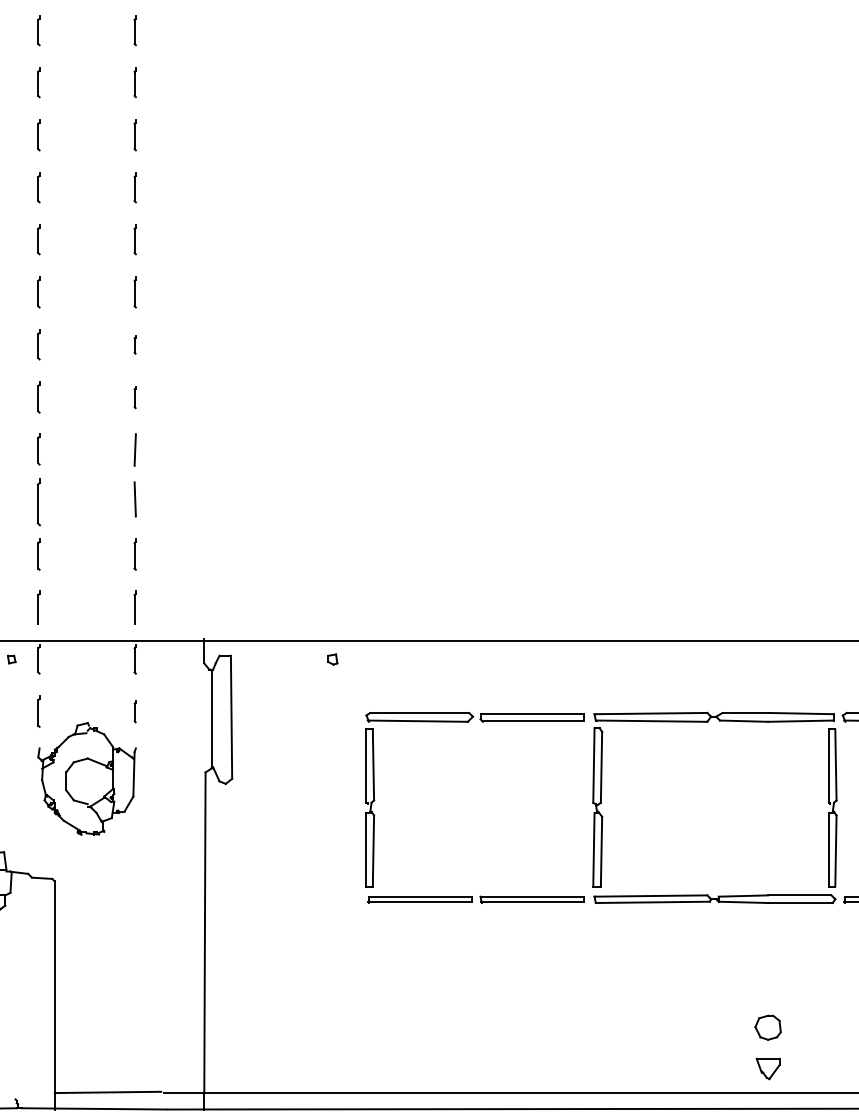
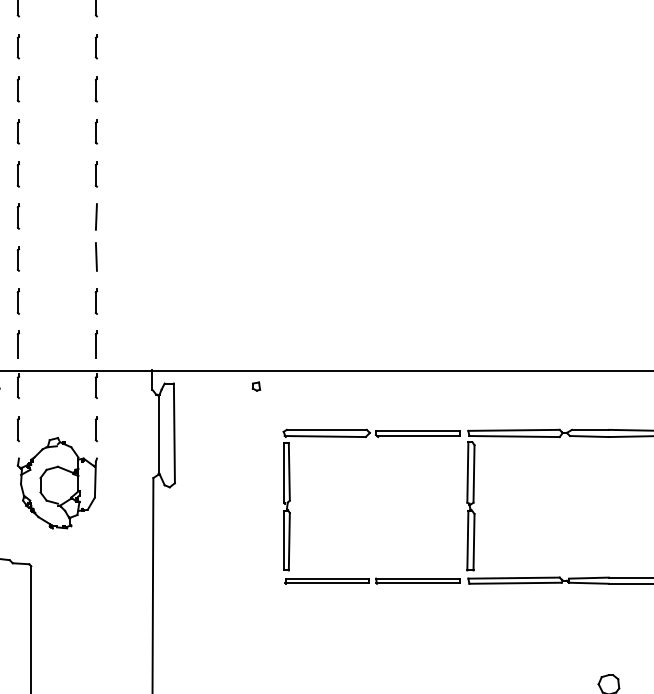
part: (134, 344) -> (95, 131), size x1.67
part: (134, 397) -> (95, 174), size x1.43
part: (38, 501) -> (18, 258), size x0.62
part: (134, 711) -> (95, 428), size x1.43

